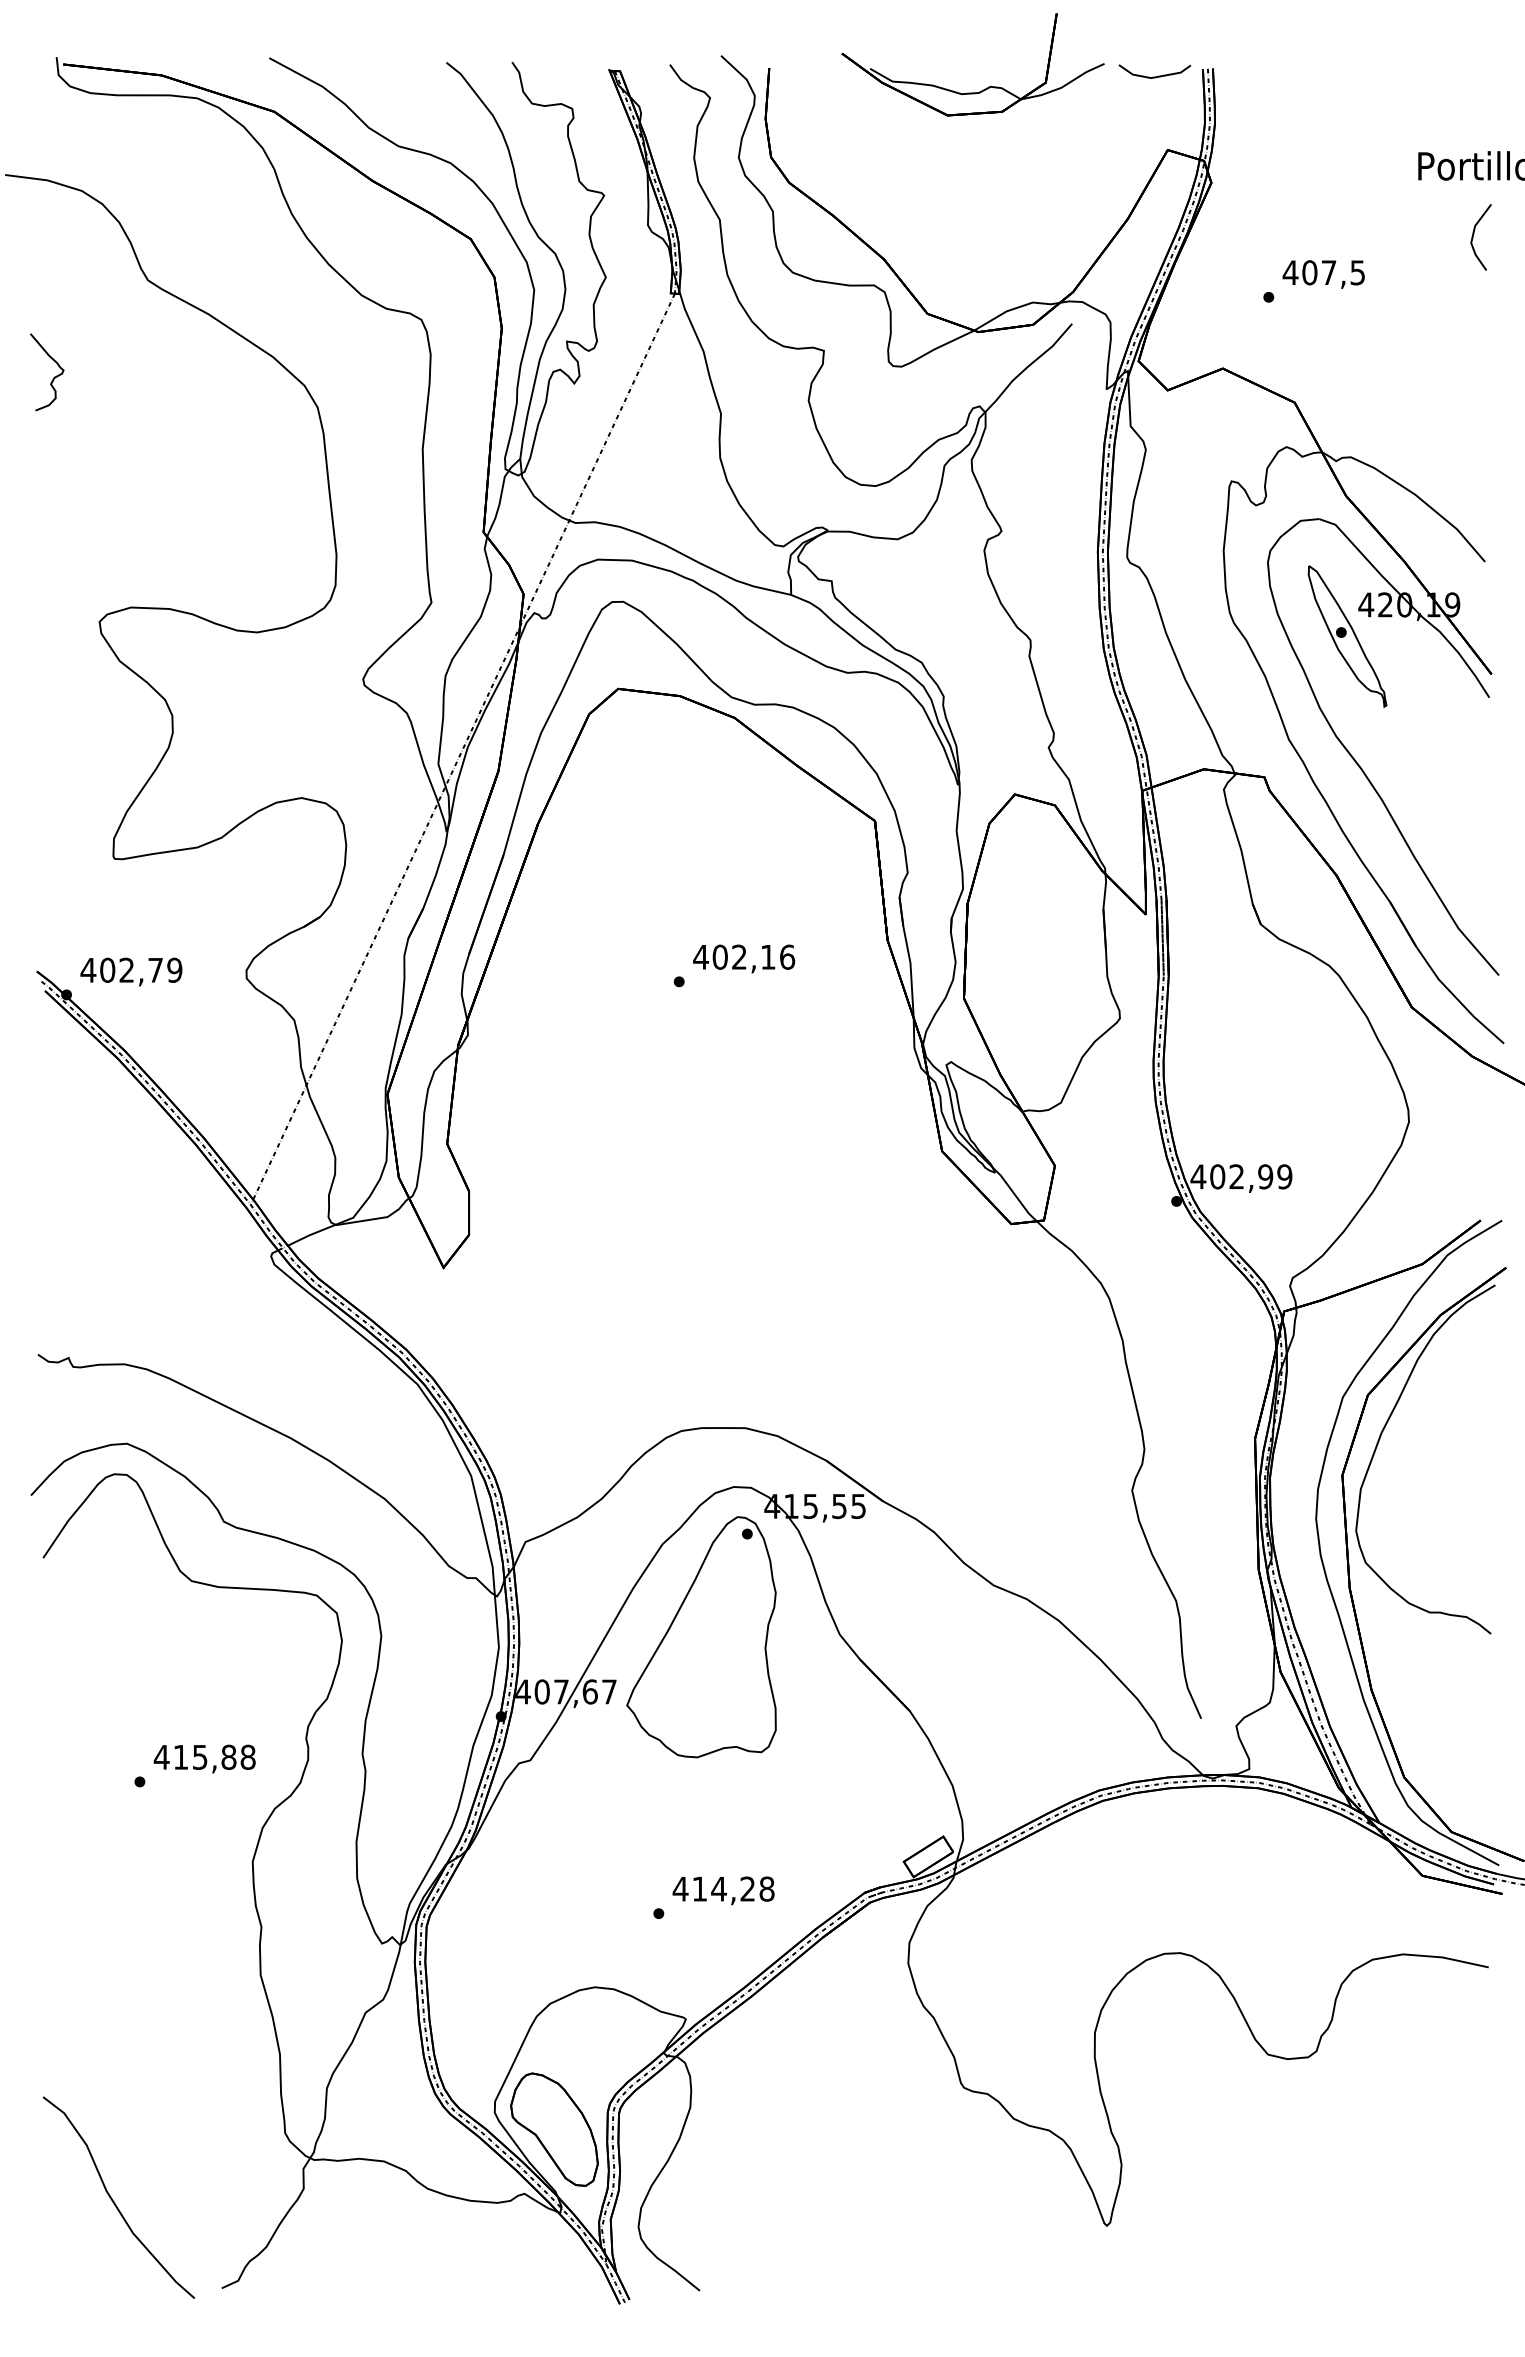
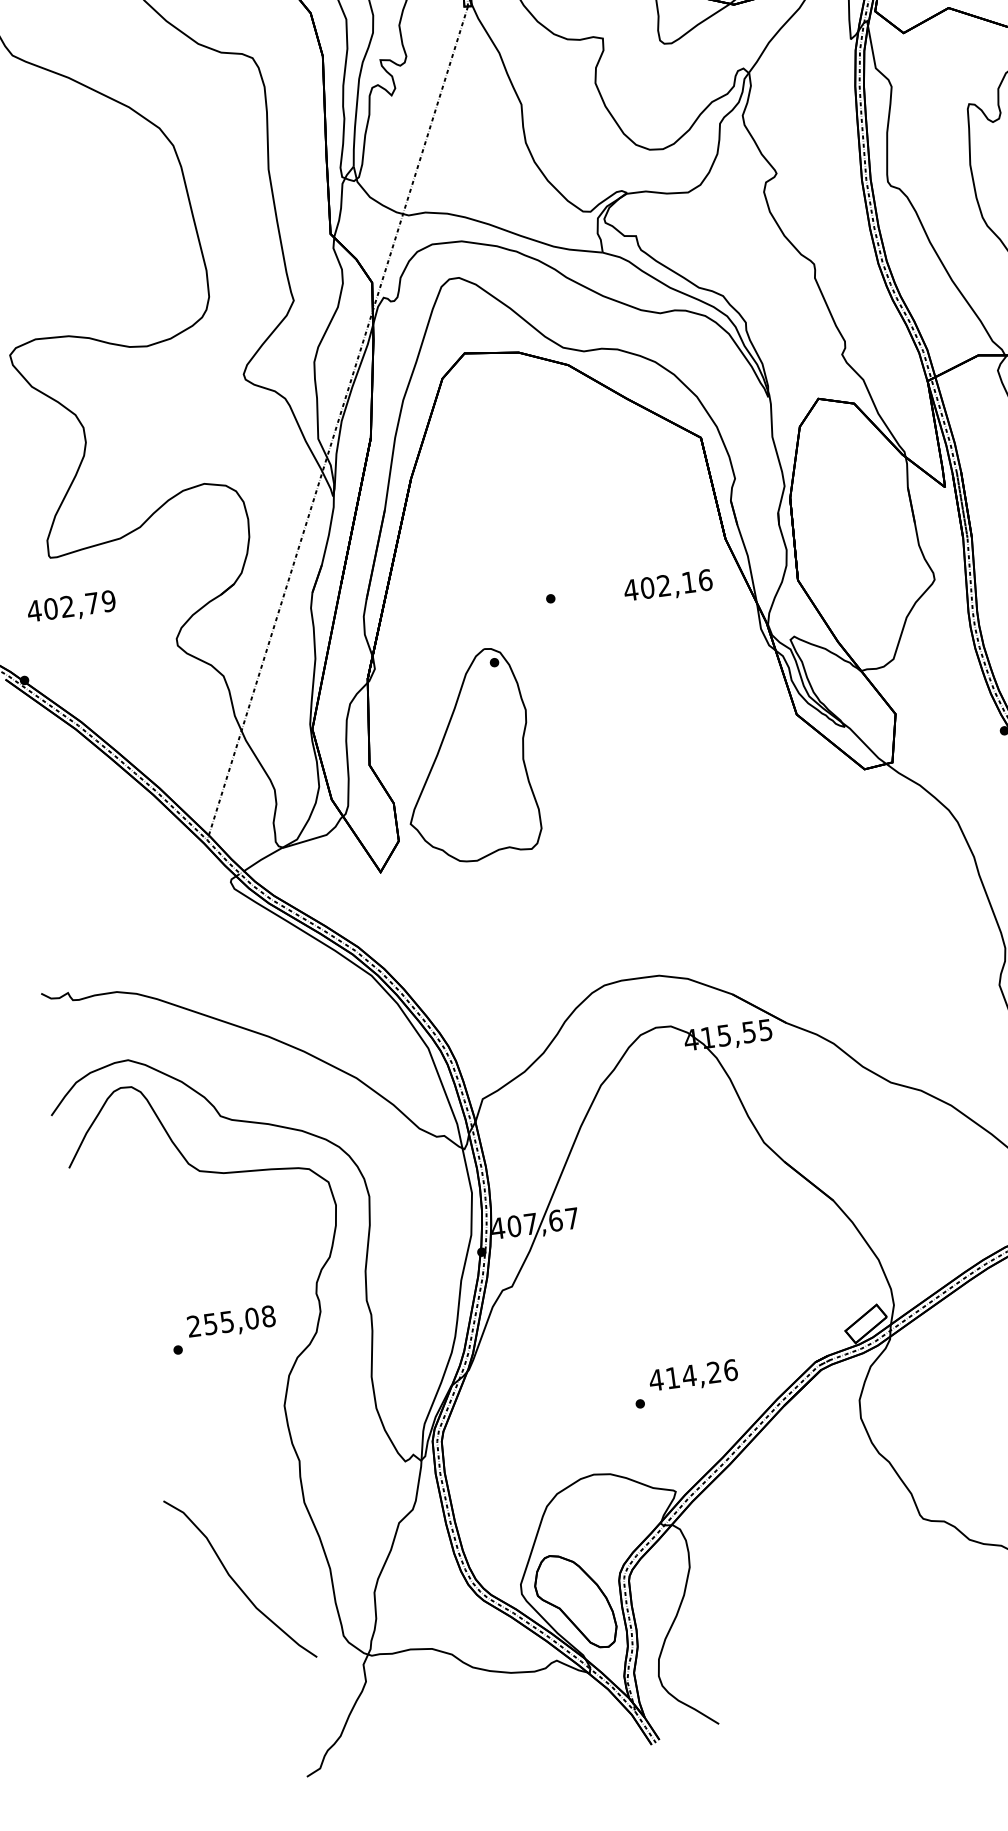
text: (744, 958) -> (668, 586), moved
text: (131, 971) -> (71, 607), moved
part: (701, 1637) -> (466, 757), moved
text: (194, 1756) -> (222, 1321), 415,88 -> 255,08
text: (766, 1888) -> (730, 1369), 414,28 -> 414,26
curve: (114, 2201) -> (236, 1582), moved

